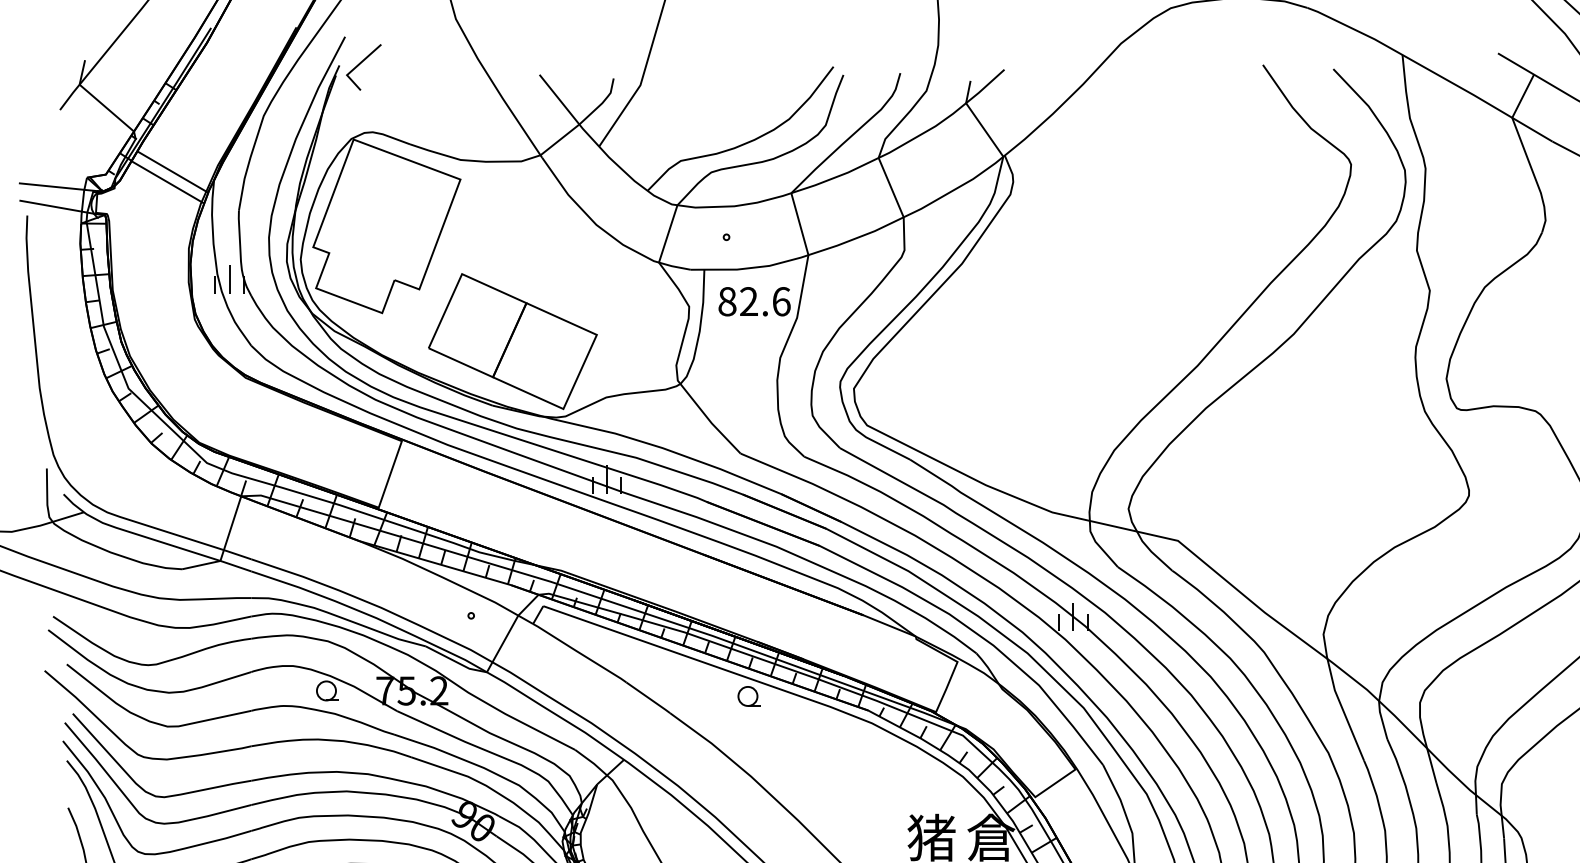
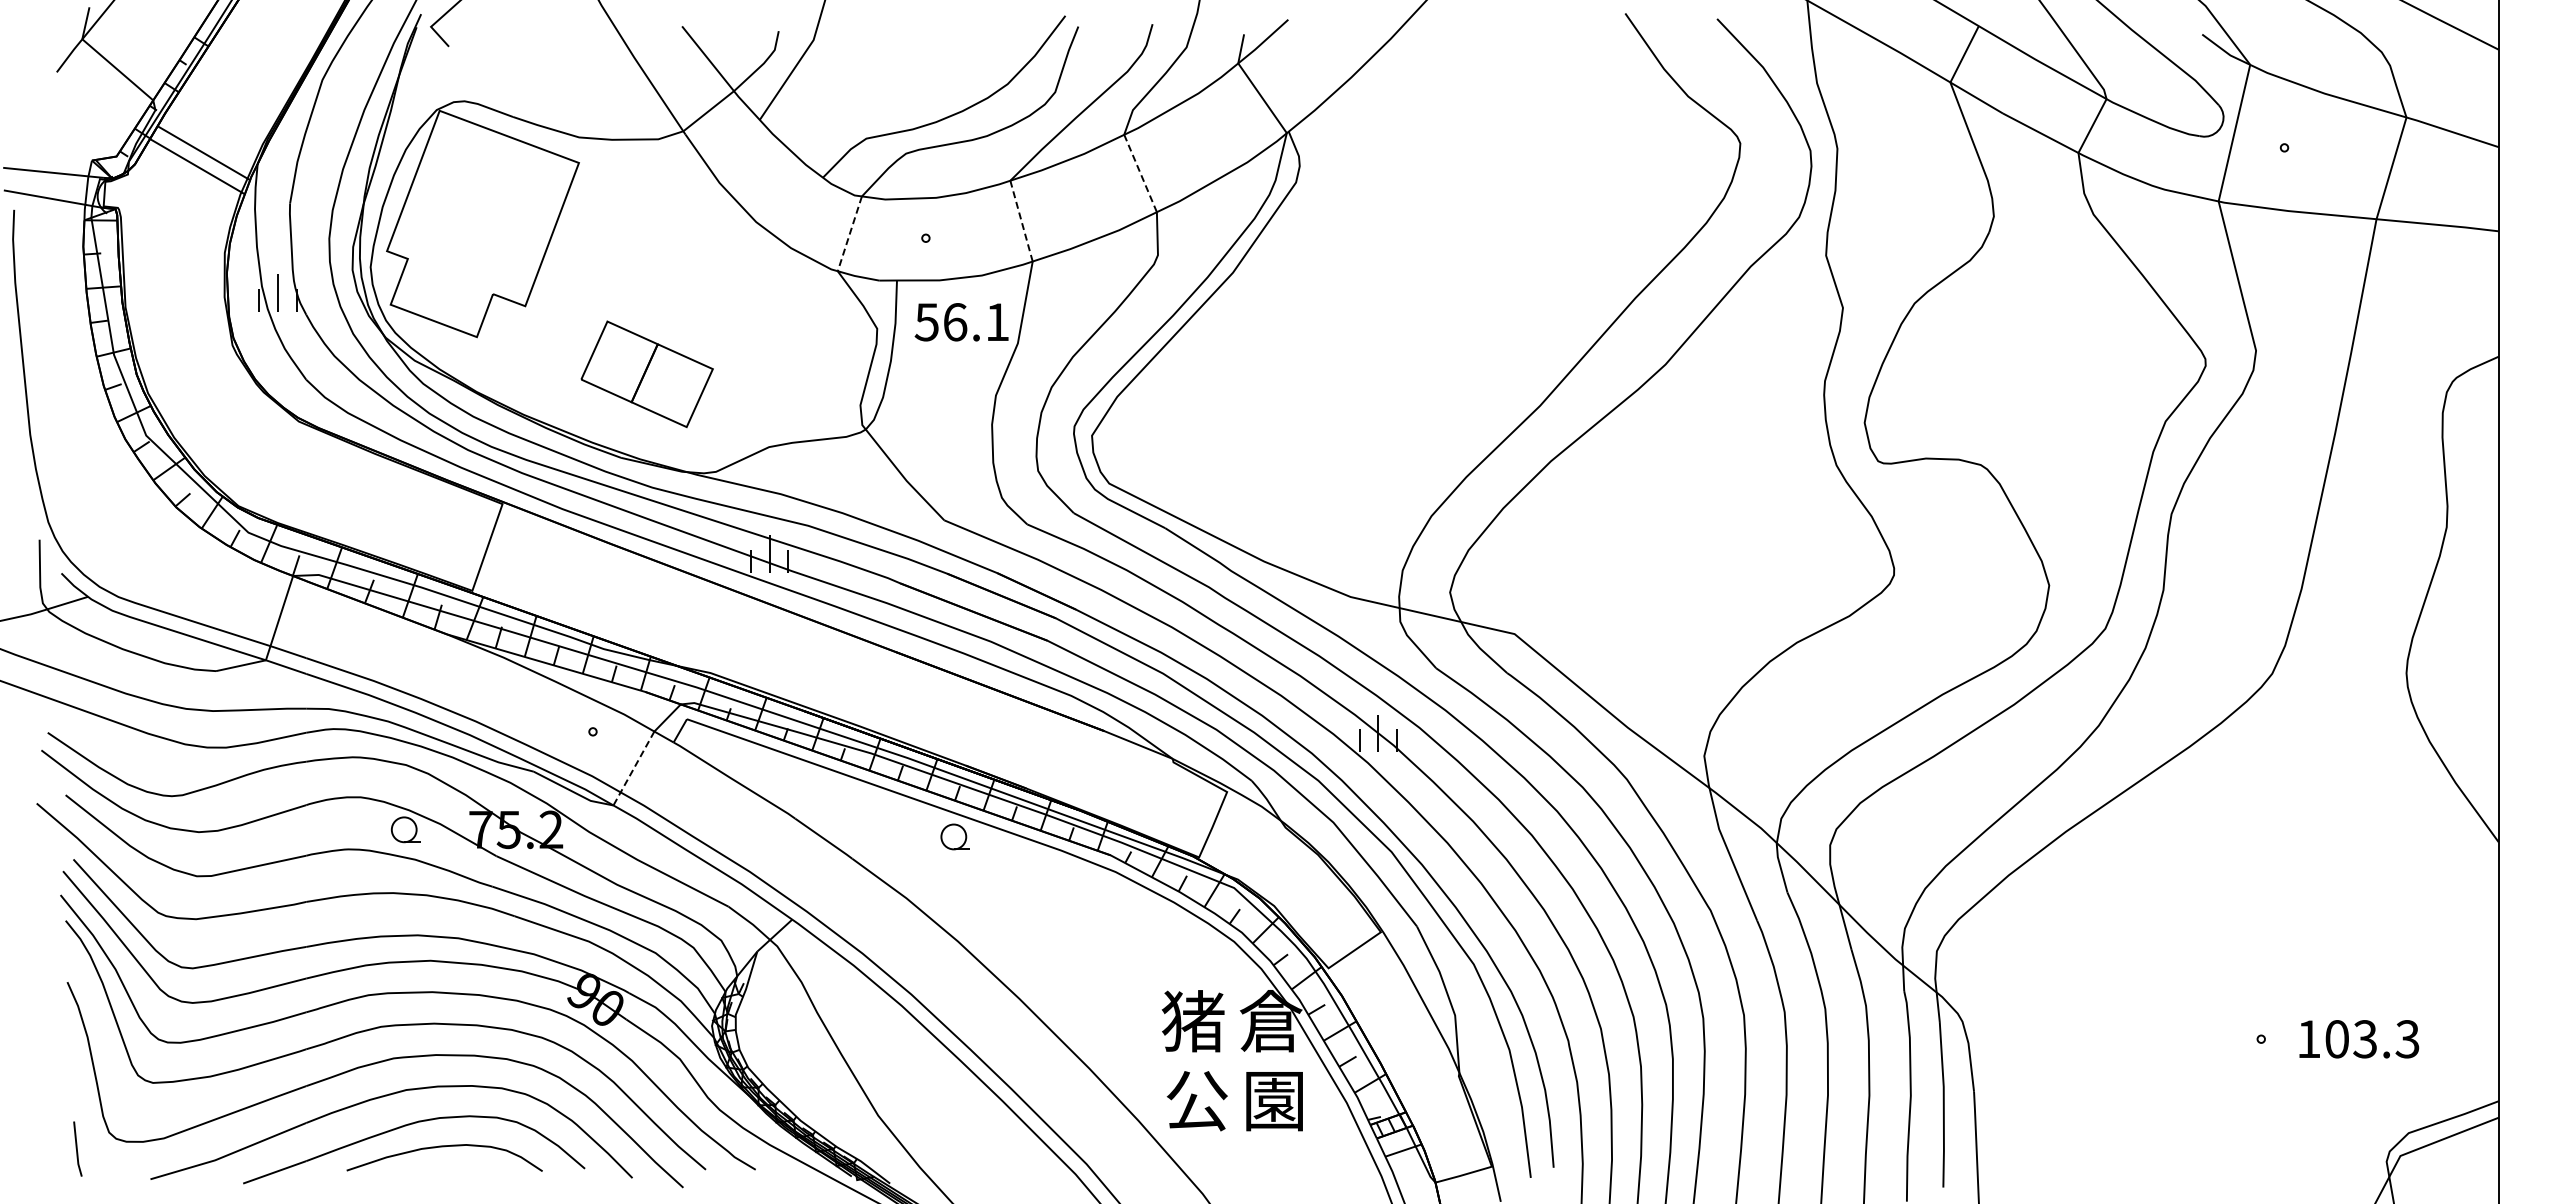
line: (891, 187) -> (1140, 173), solid -> dashed
line: (799, 224) -> (1021, 221), solid -> dashed
line: (667, 234) -> (849, 234), solid -> dashed
text: (753, 301) -> (961, 322), 82.6 -> 56.1
part: (512, 341) -> (646, 374), size x0.6
line: (502, 643) -> (633, 768), solid -> dashed

